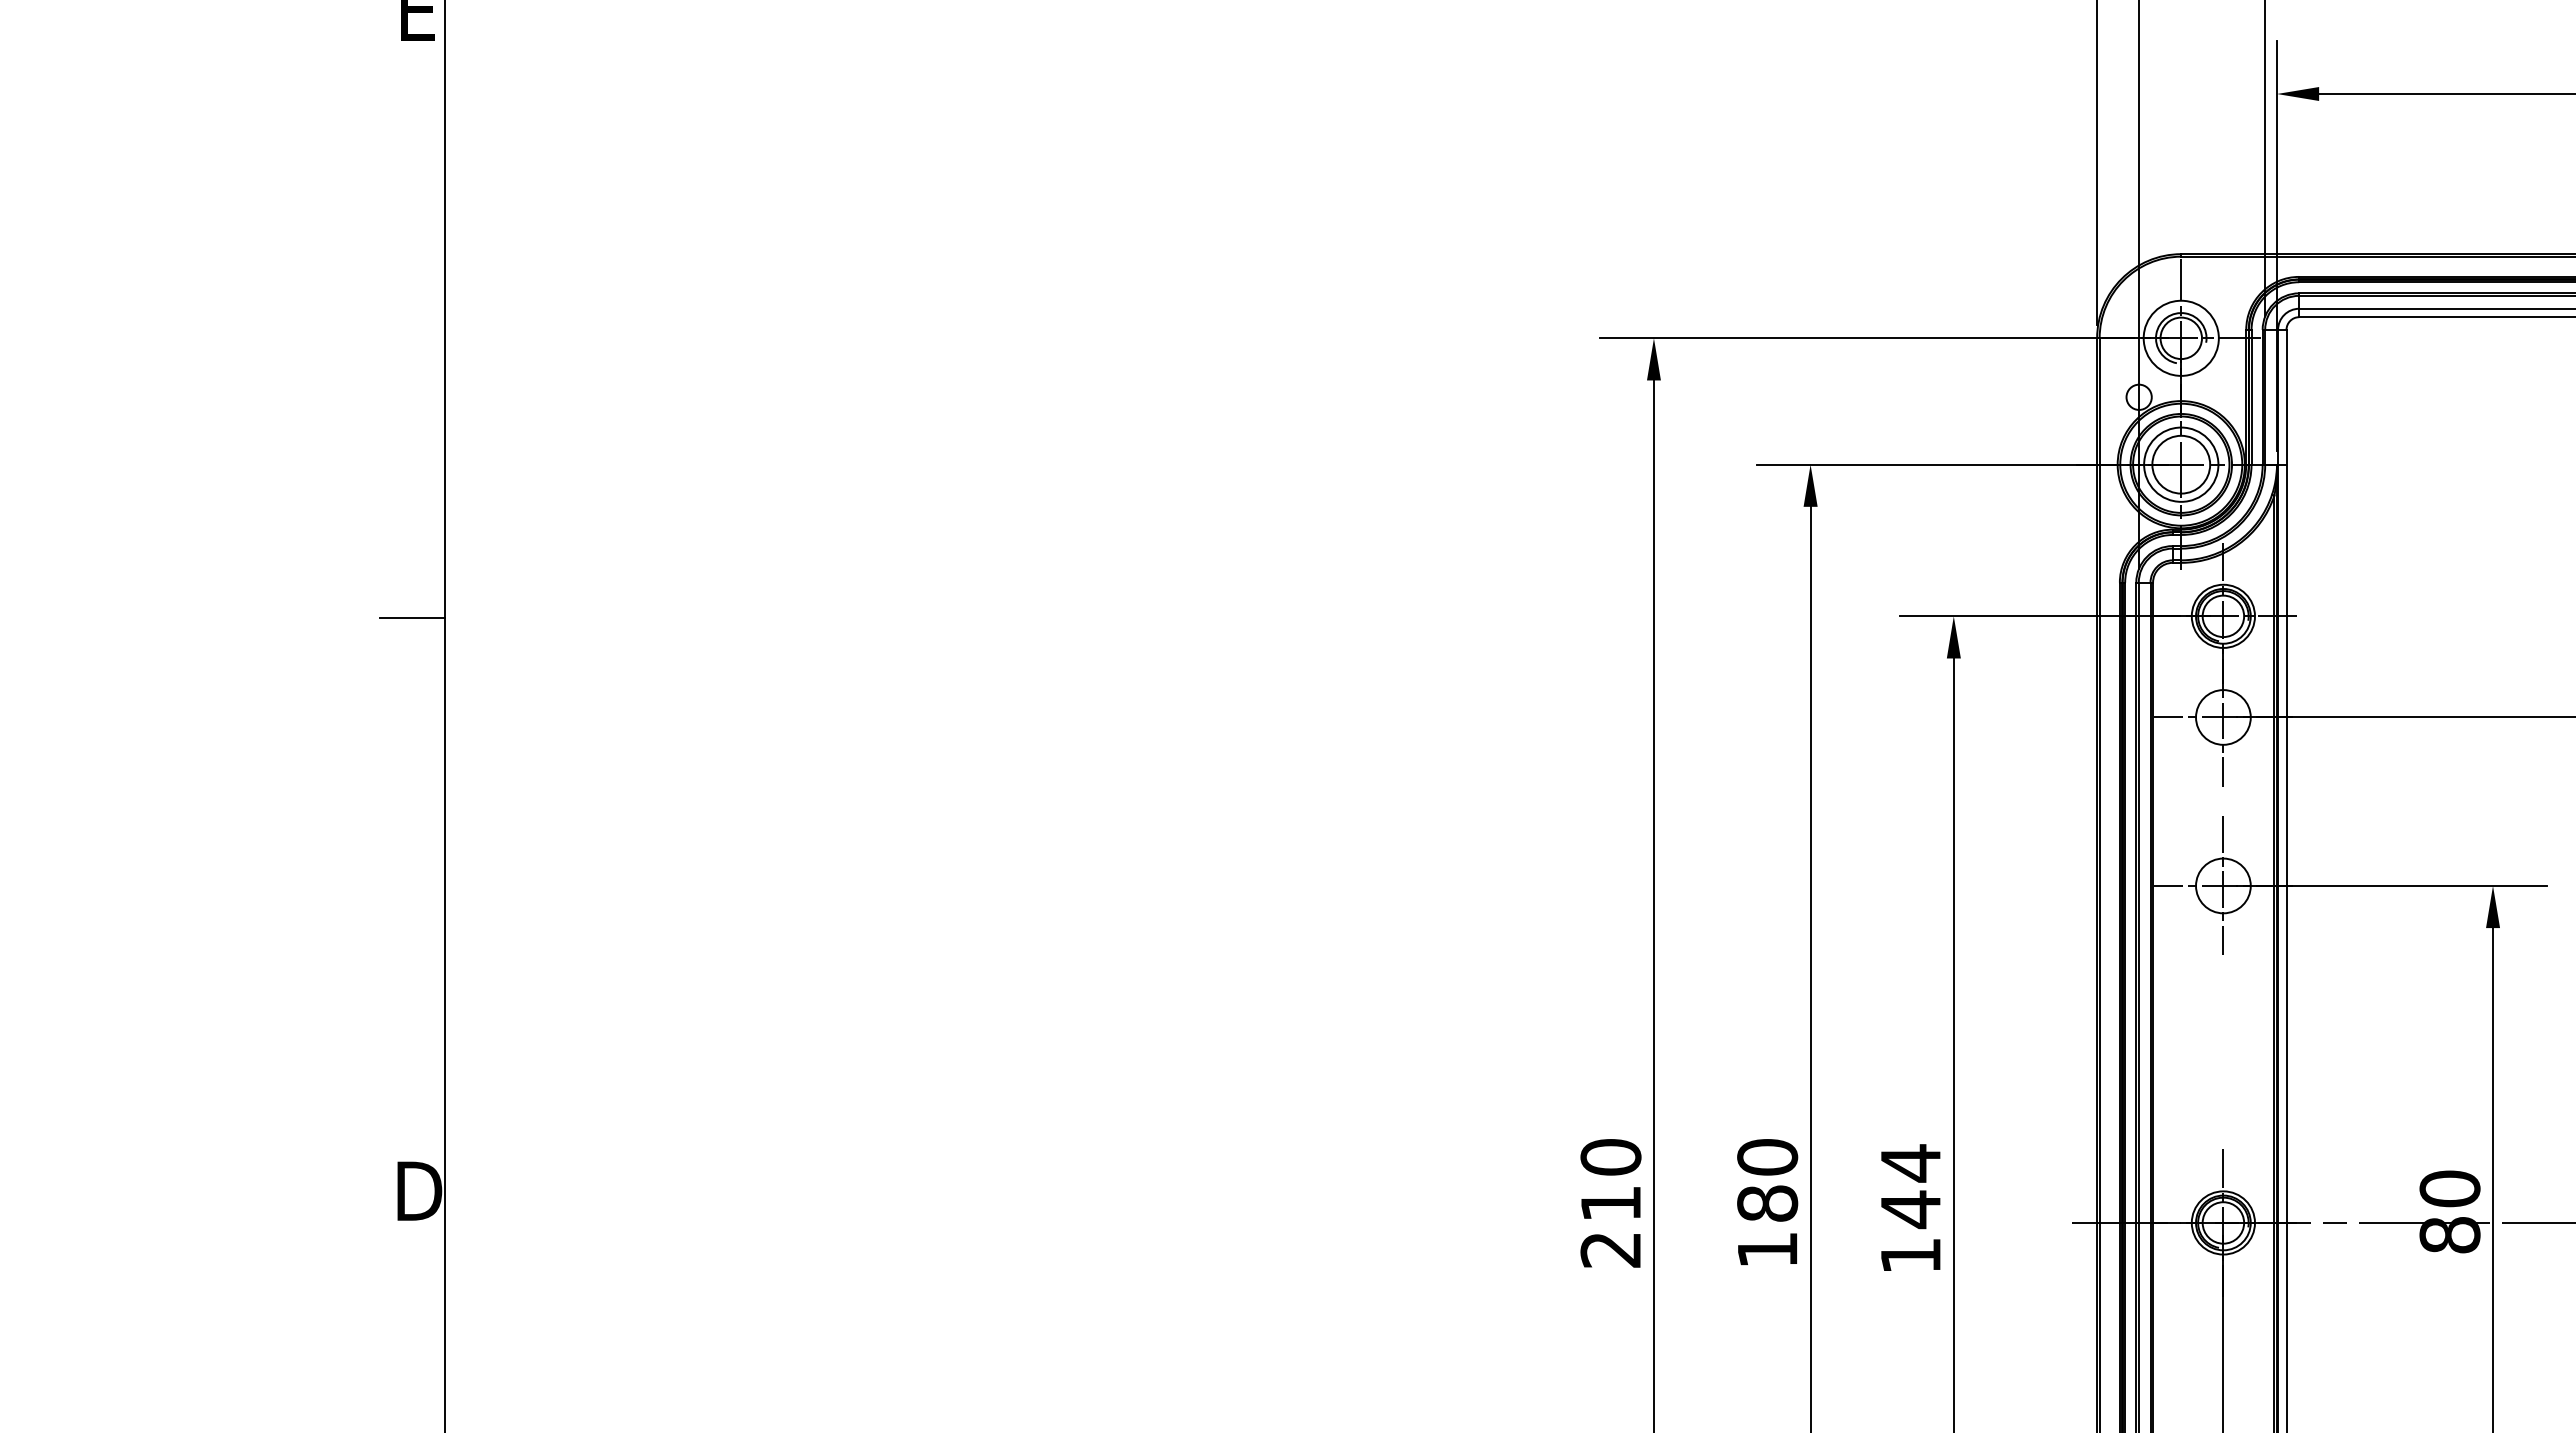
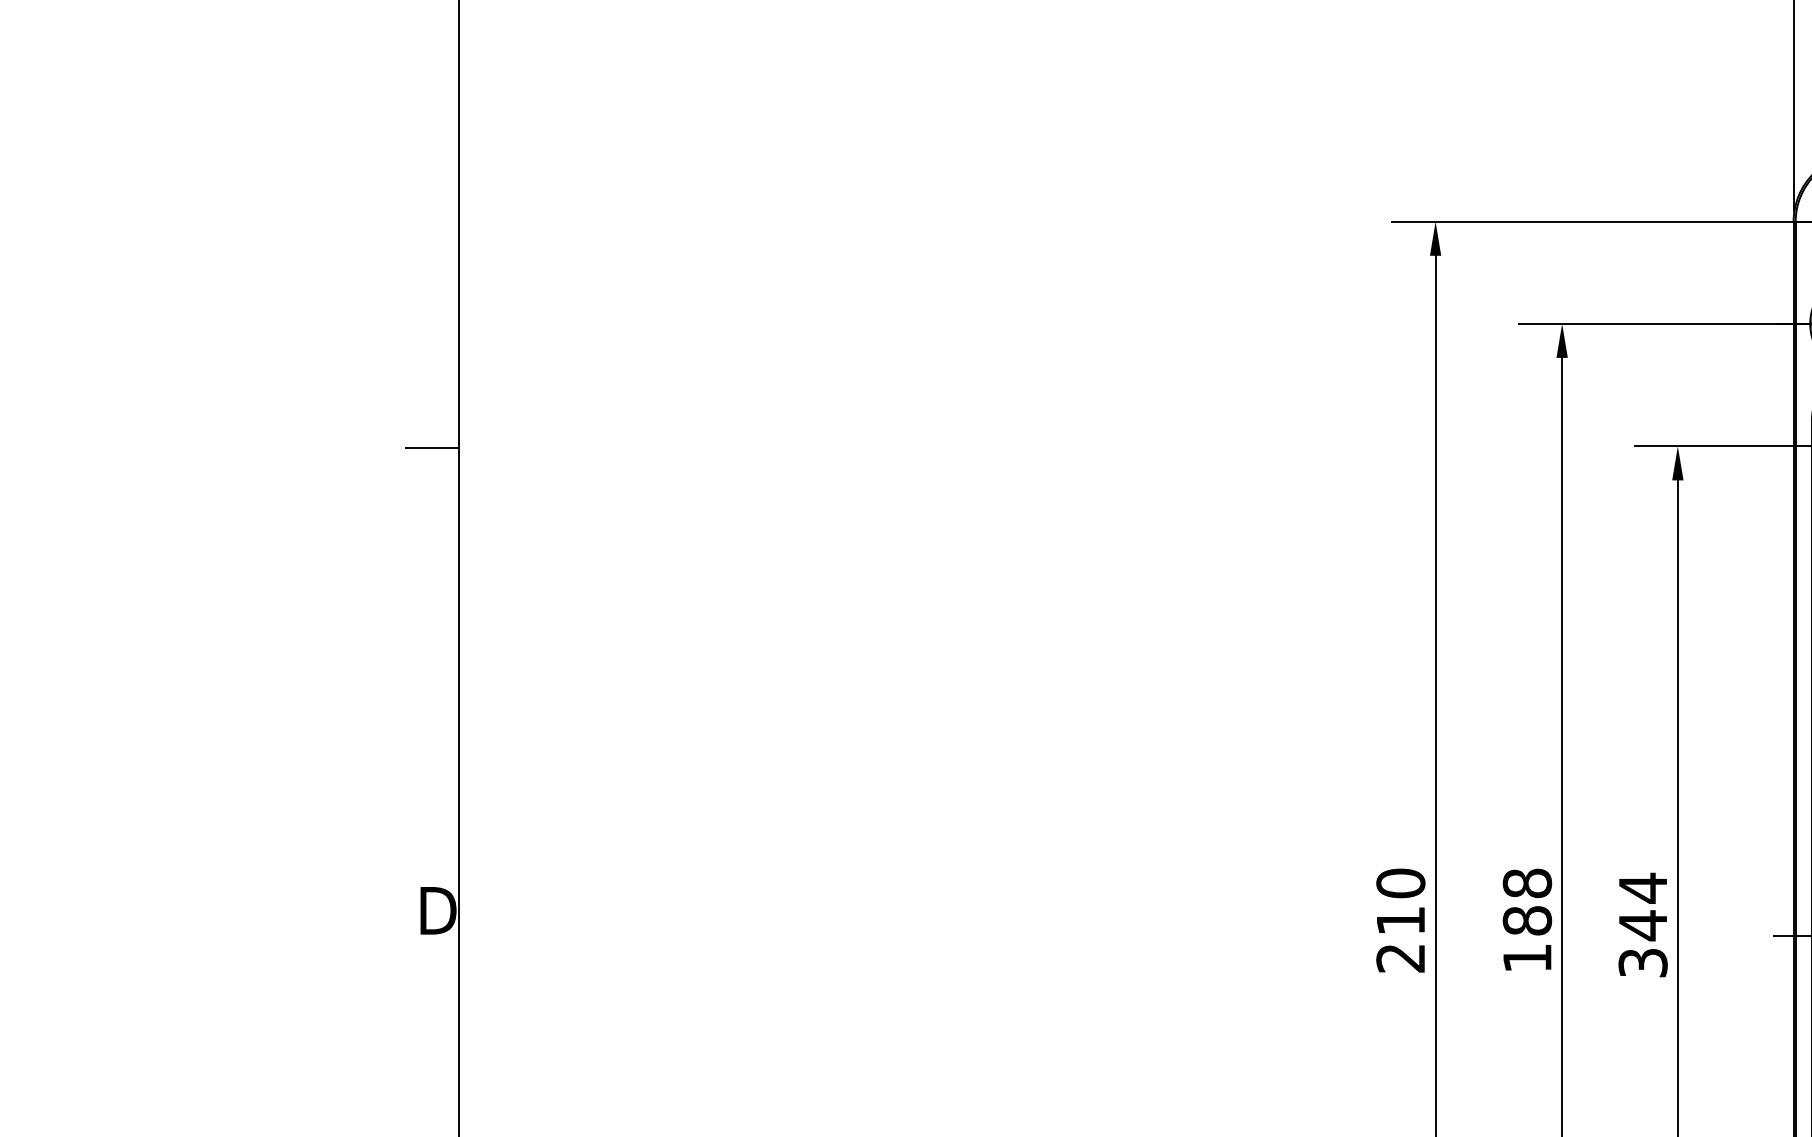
text: (1767, 1157) -> (1527, 883), 180 -> 188
text: (1910, 1255) -> (1642, 962), 144 -> 344

